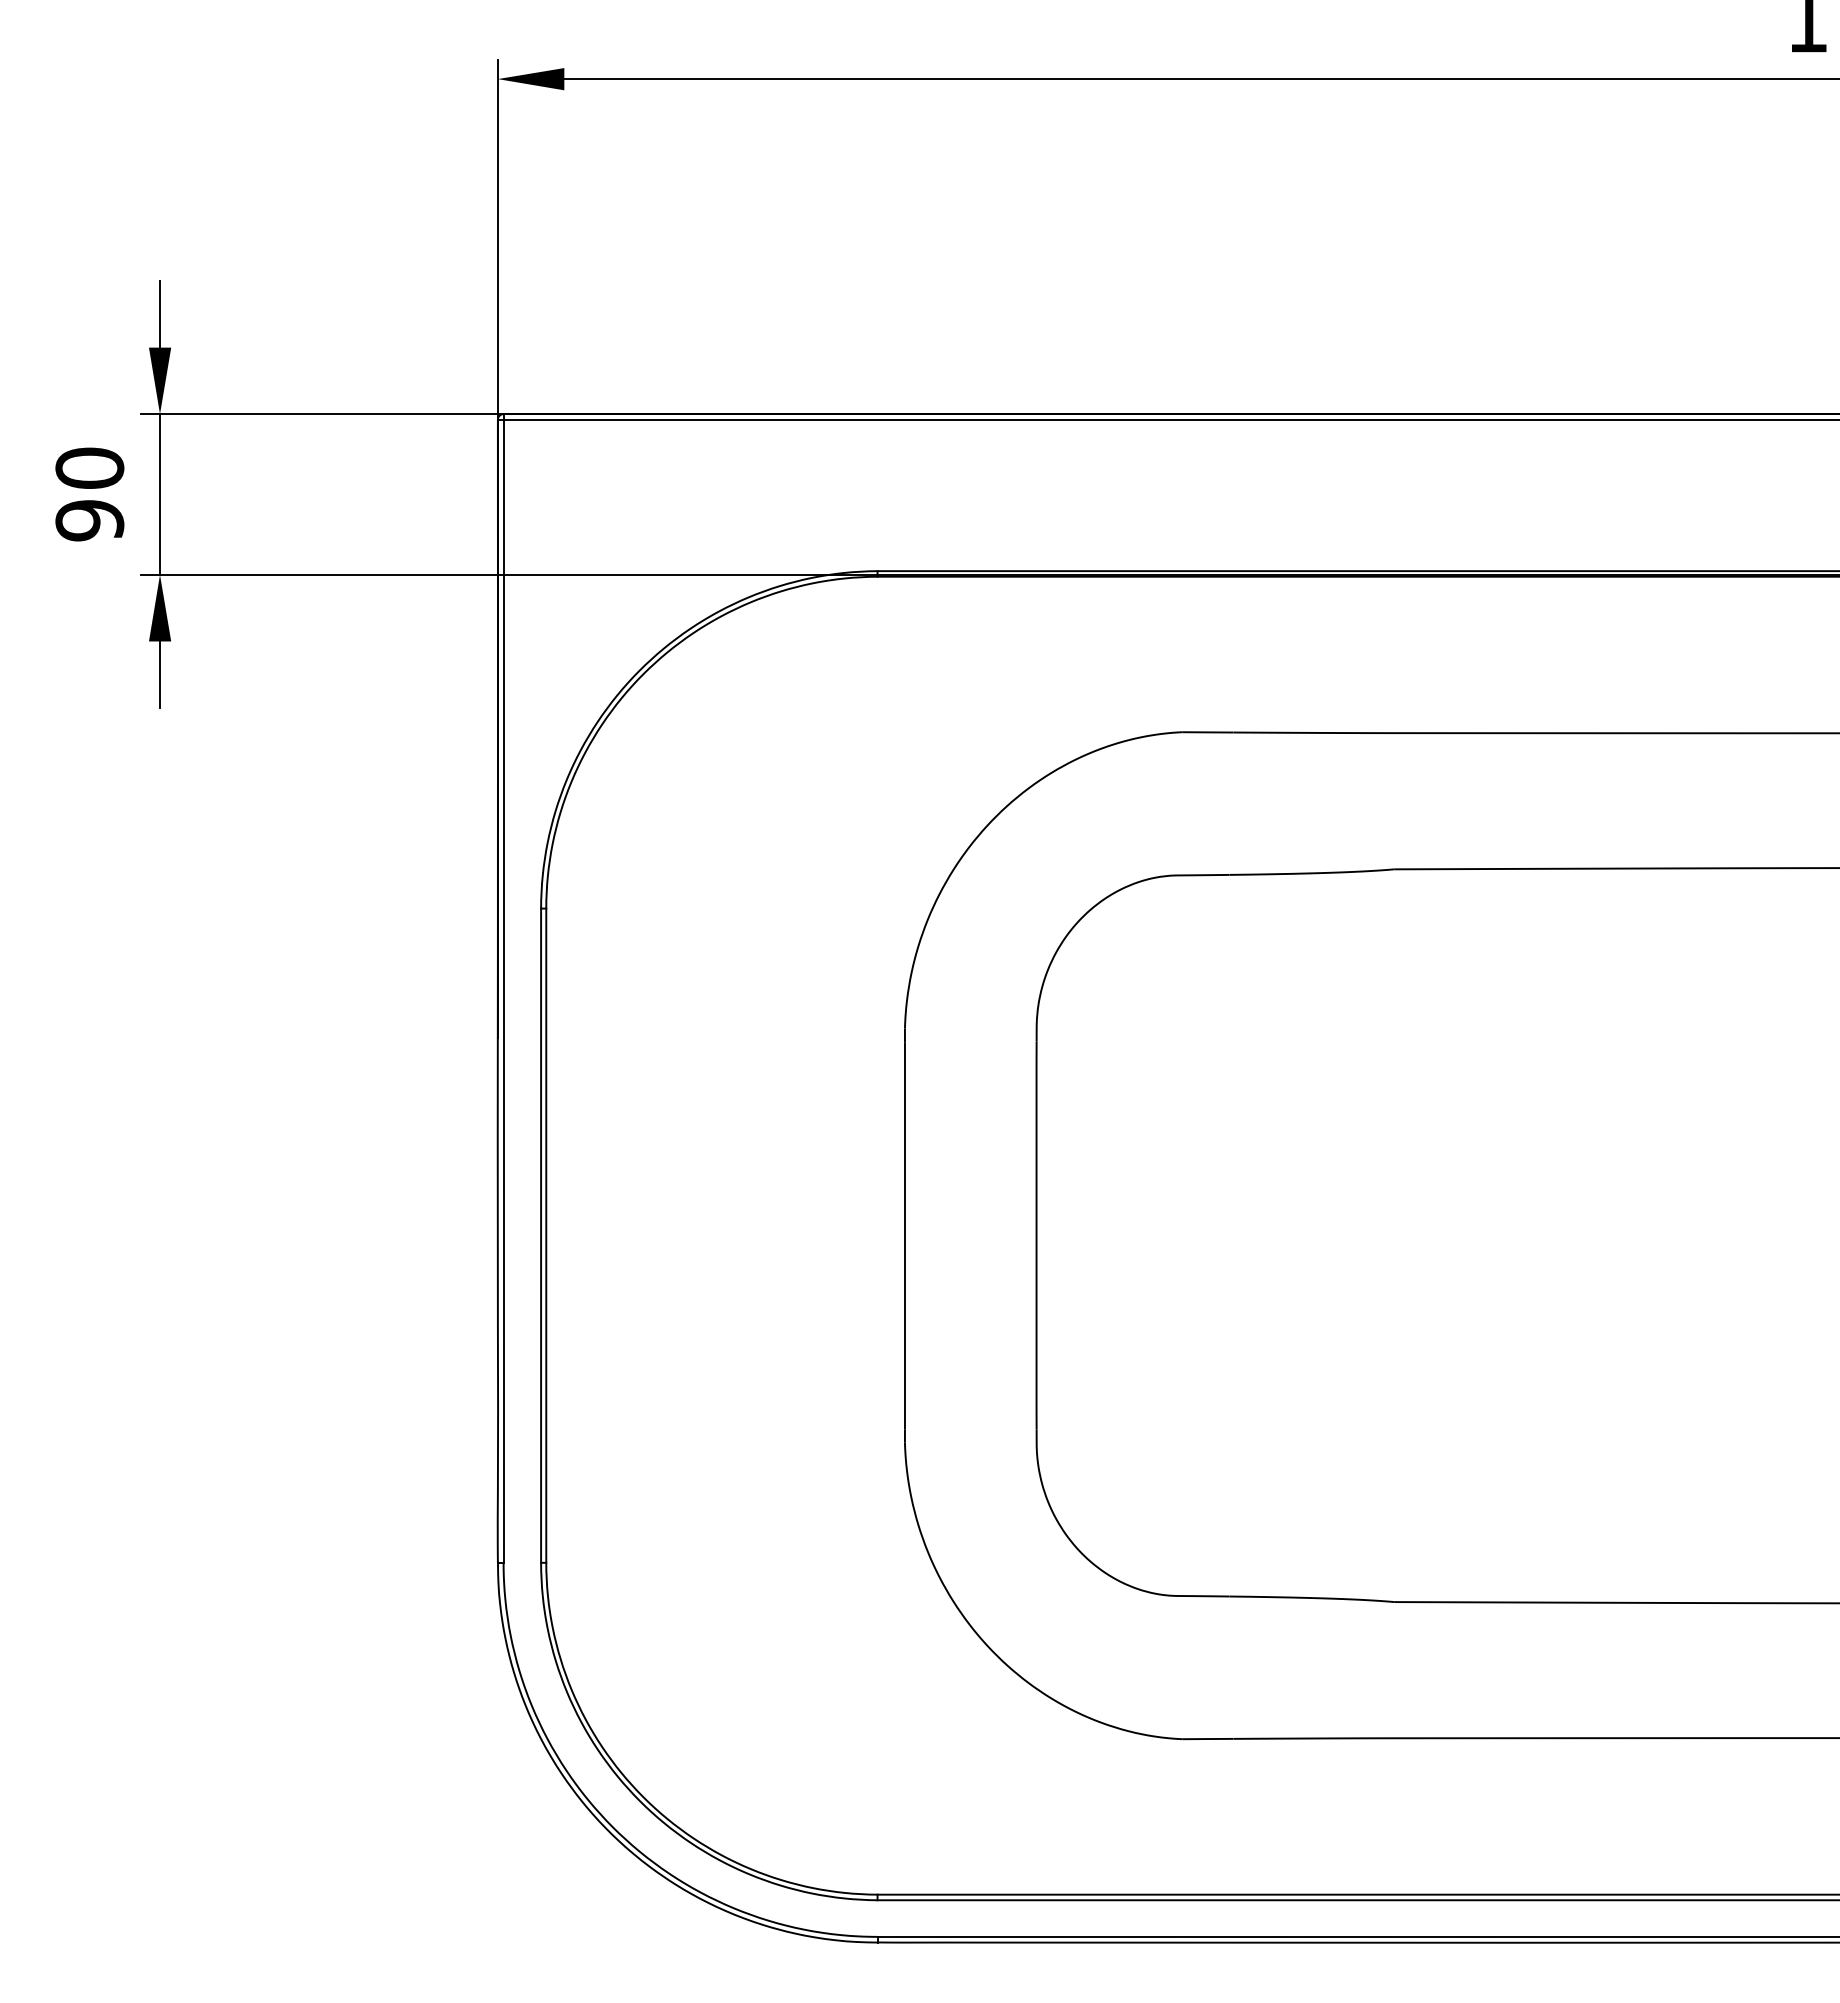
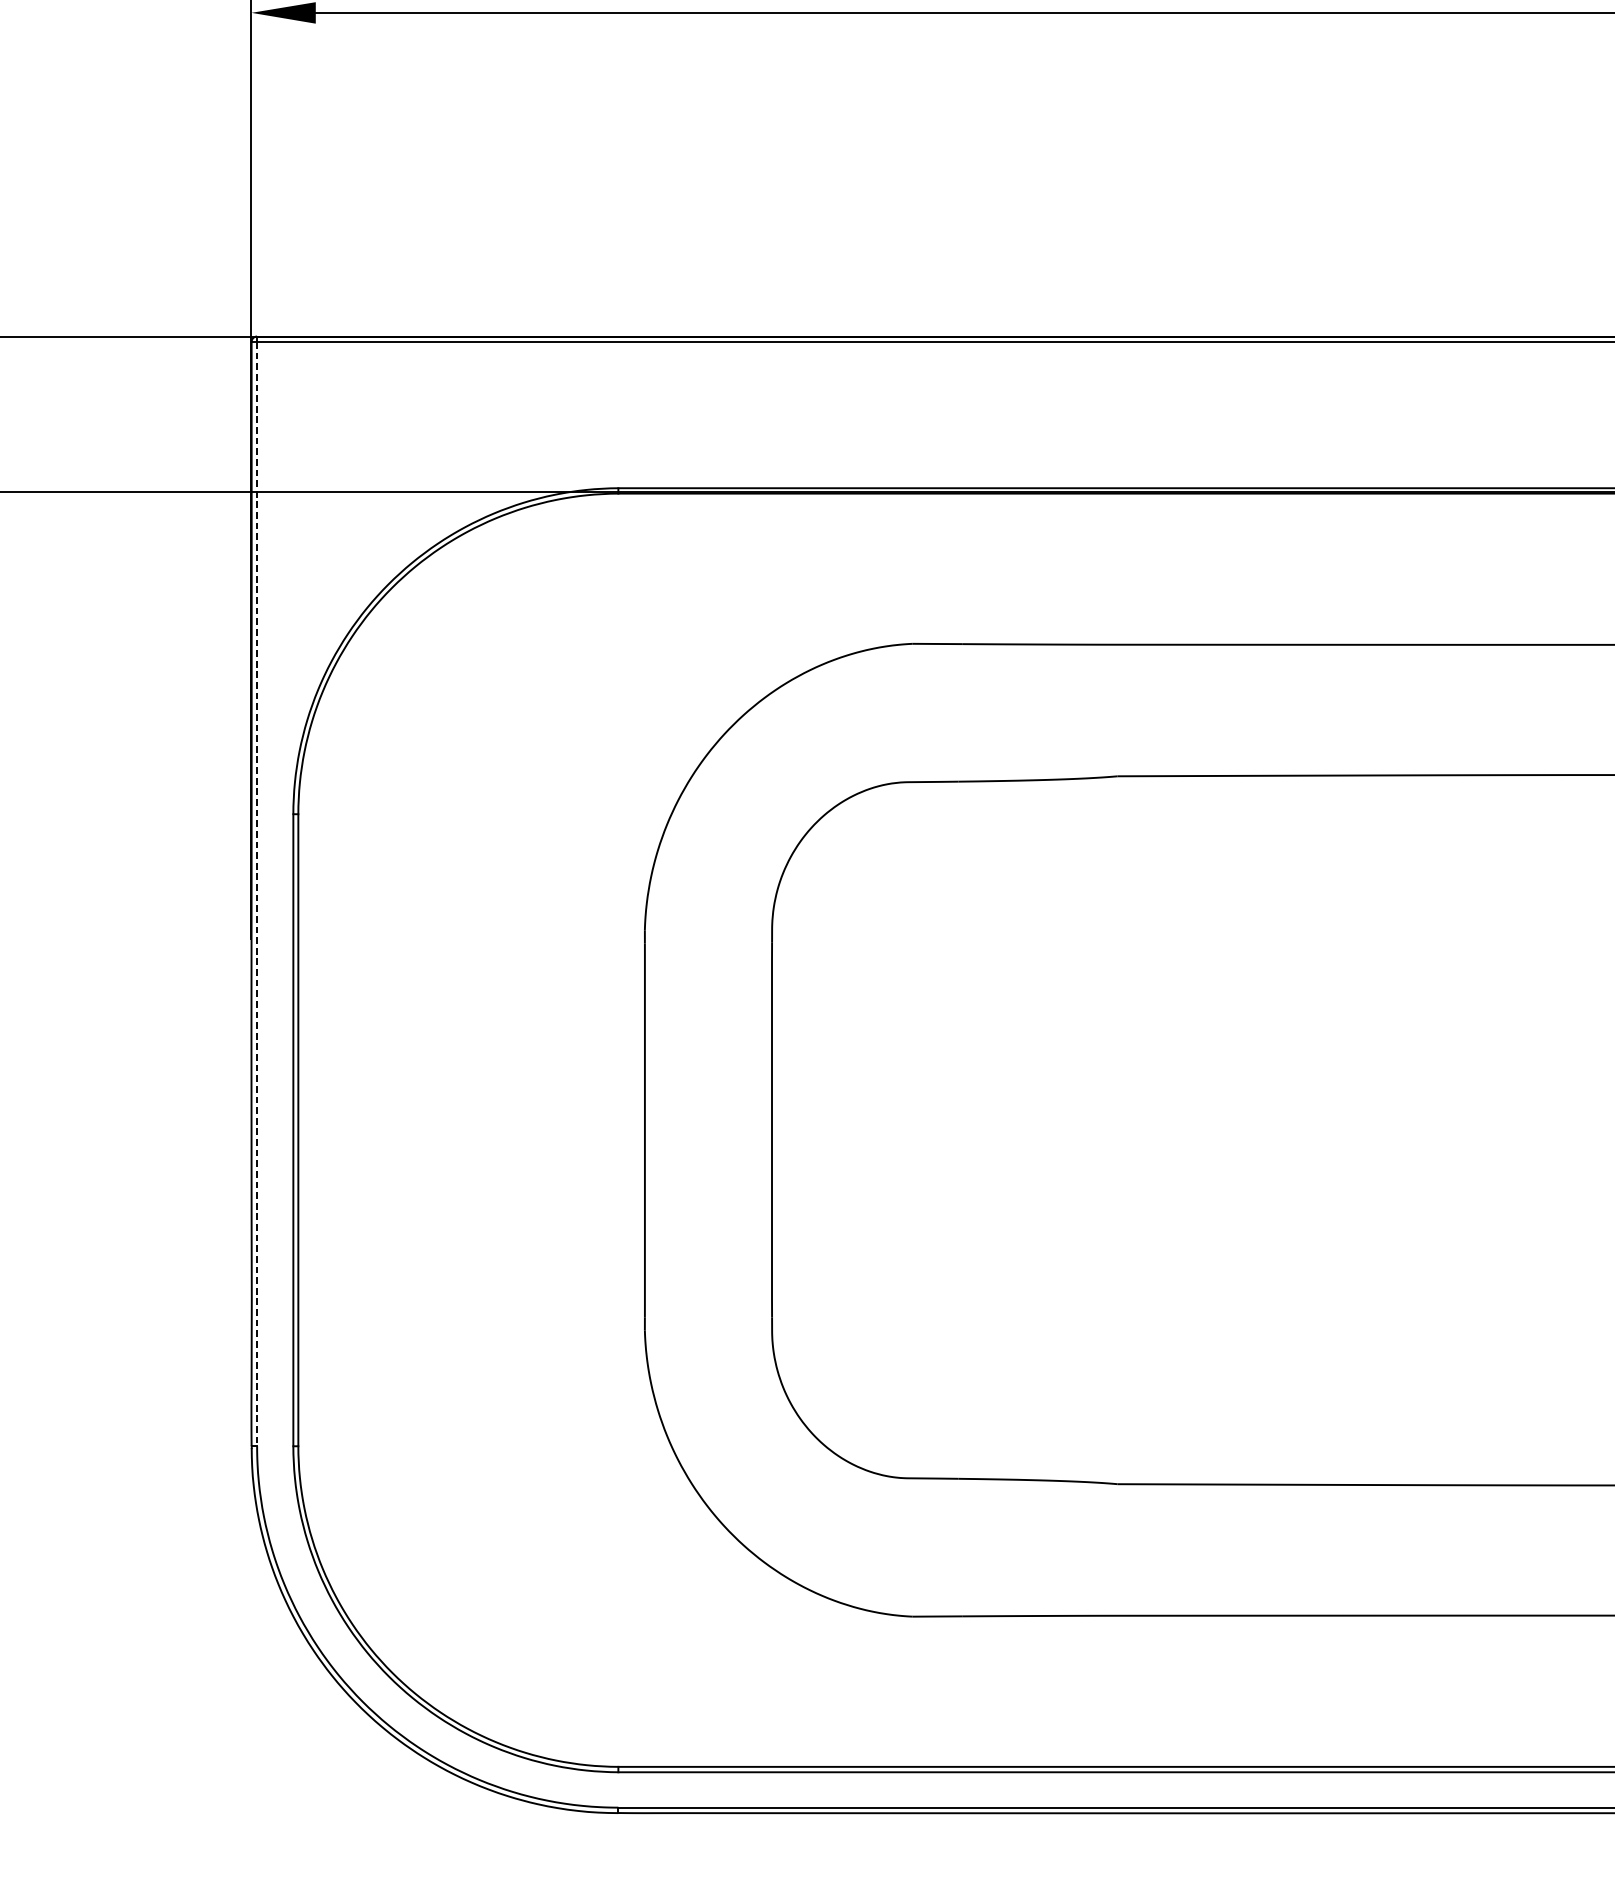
line: (503, 991) -> (257, 894), solid -> dashed

